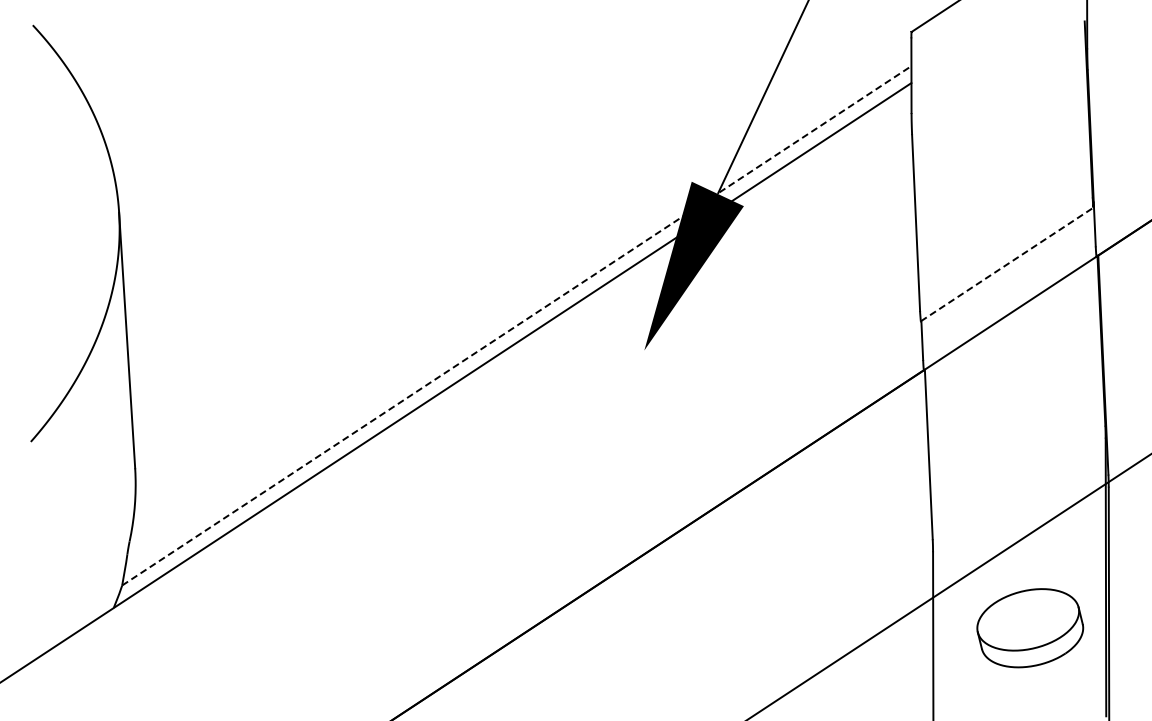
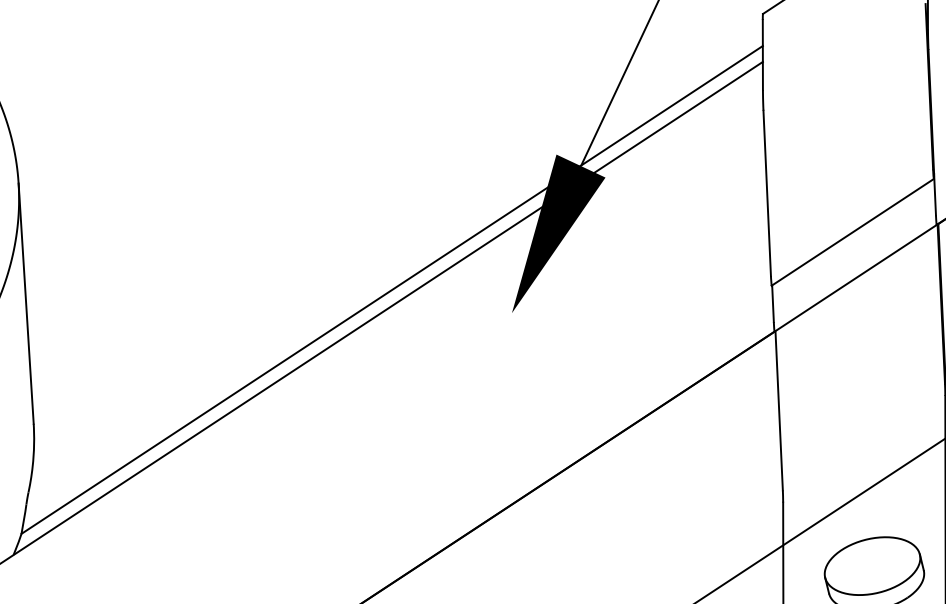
line: (1007, 264) -> (853, 232), dashed -> solid
line: (517, 325) -> (392, 289), dashed -> solid

